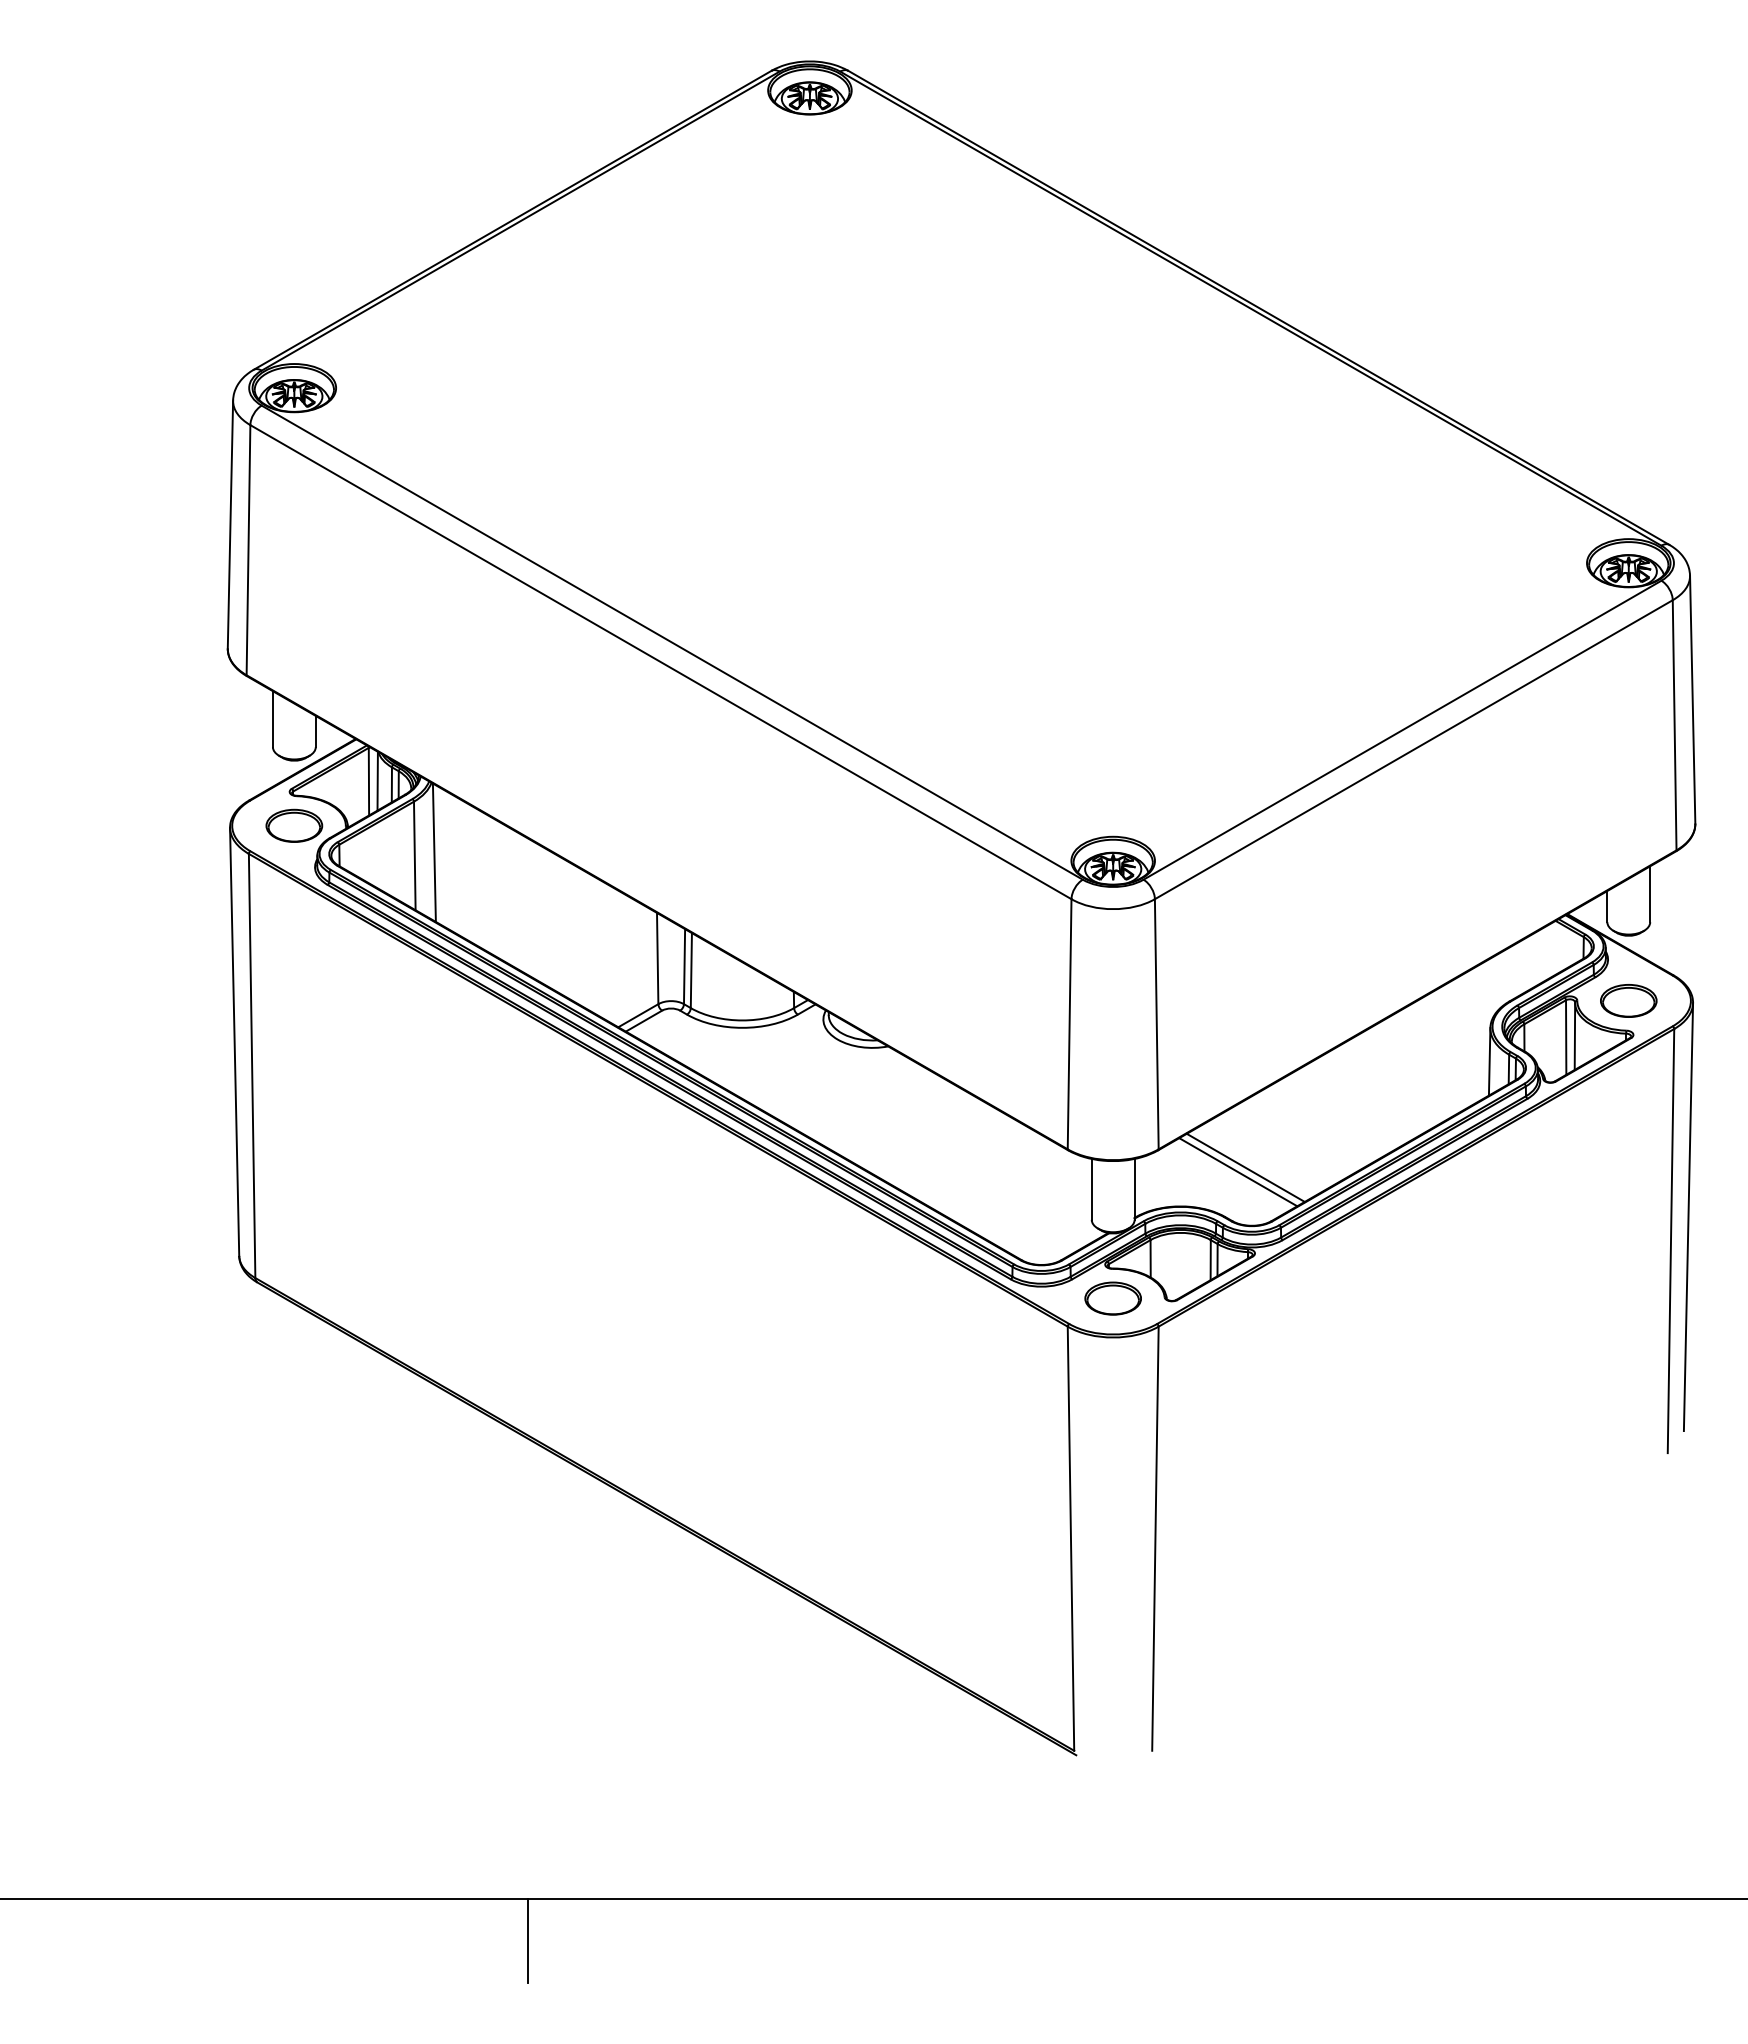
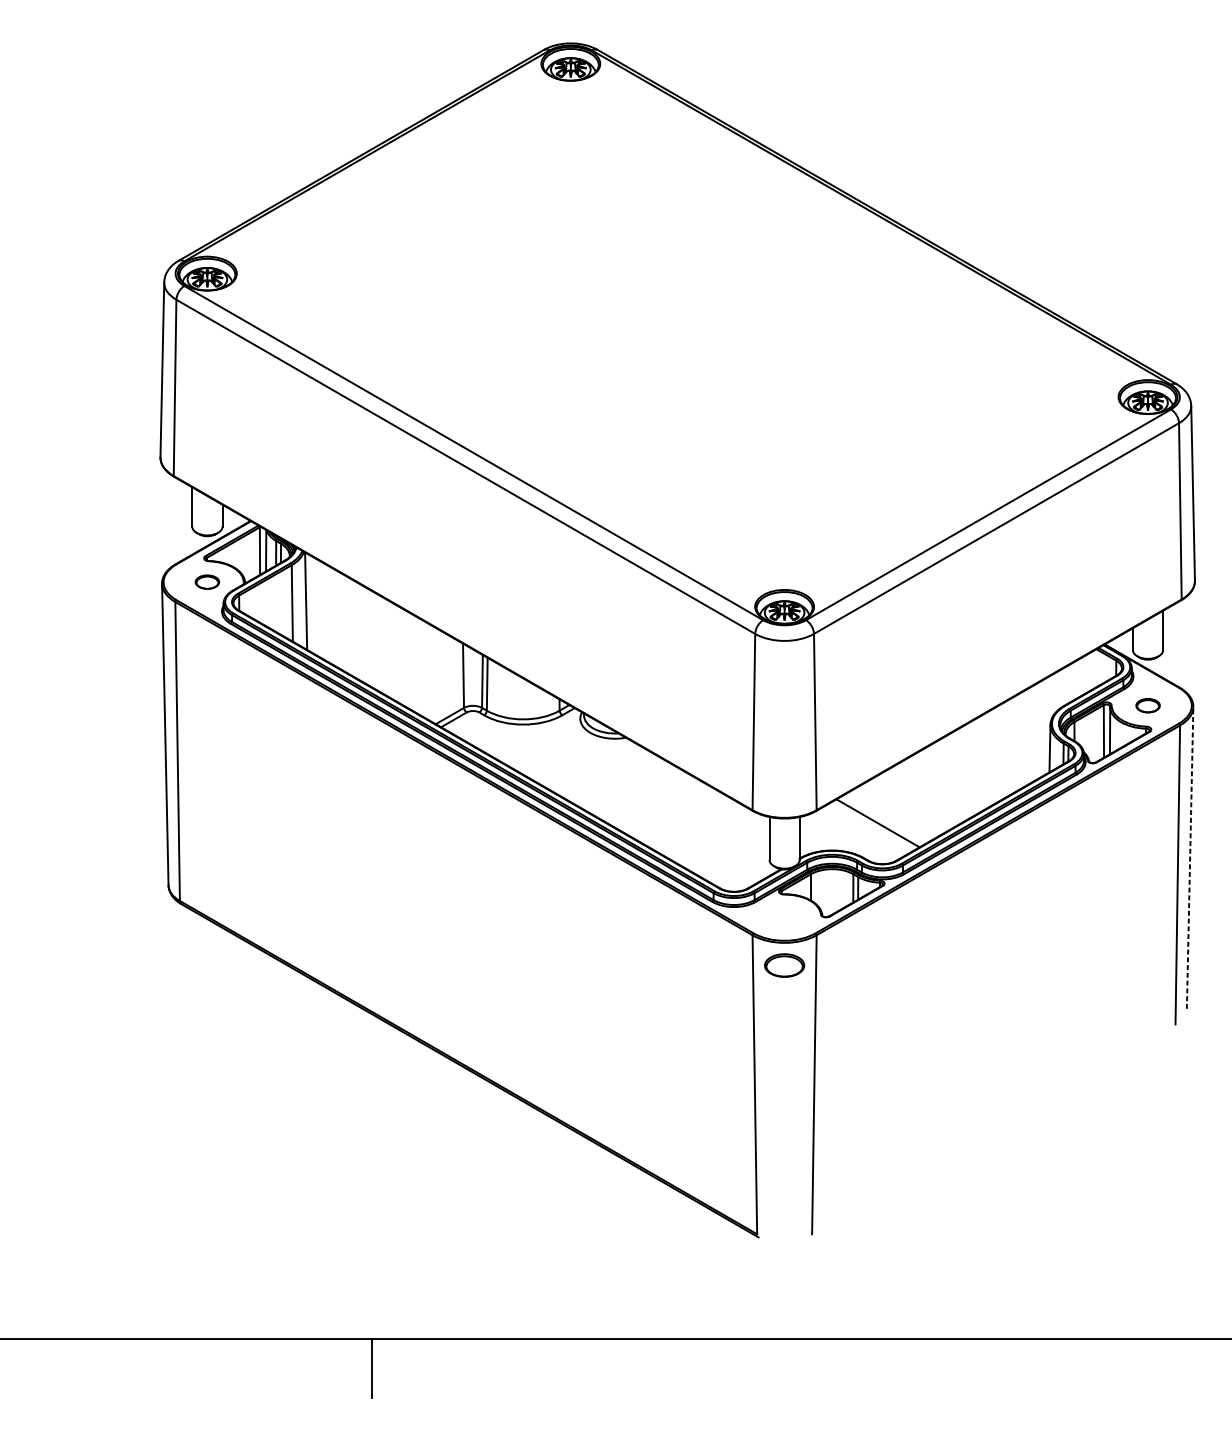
part: (294, 825) -> (207, 581), size x0.6
part: (1628, 1000) -> (1147, 705), size x0.6
line: (1238, 1172) -> (872, 826), removed
line: (1688, 1217) -> (1190, 858), solid -> dashed
part: (1112, 1298) -> (784, 965), moved

